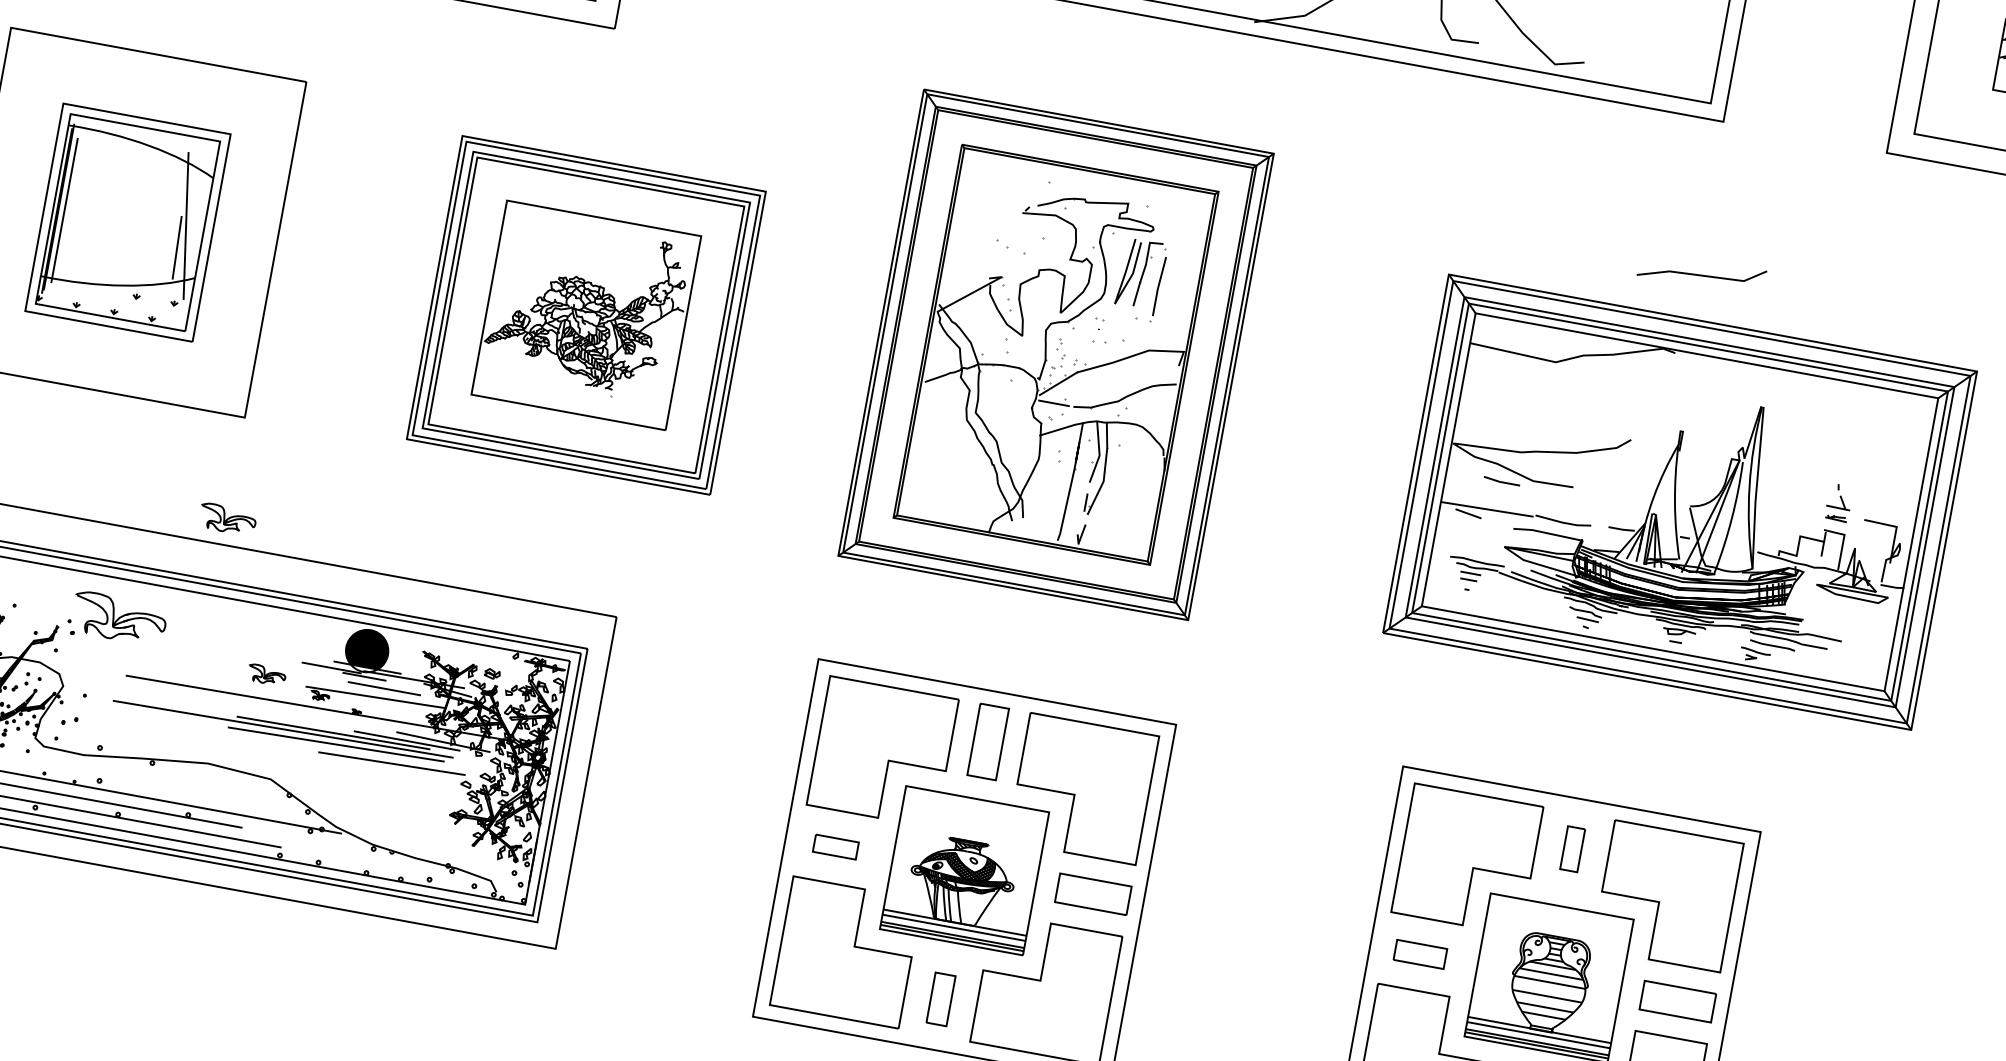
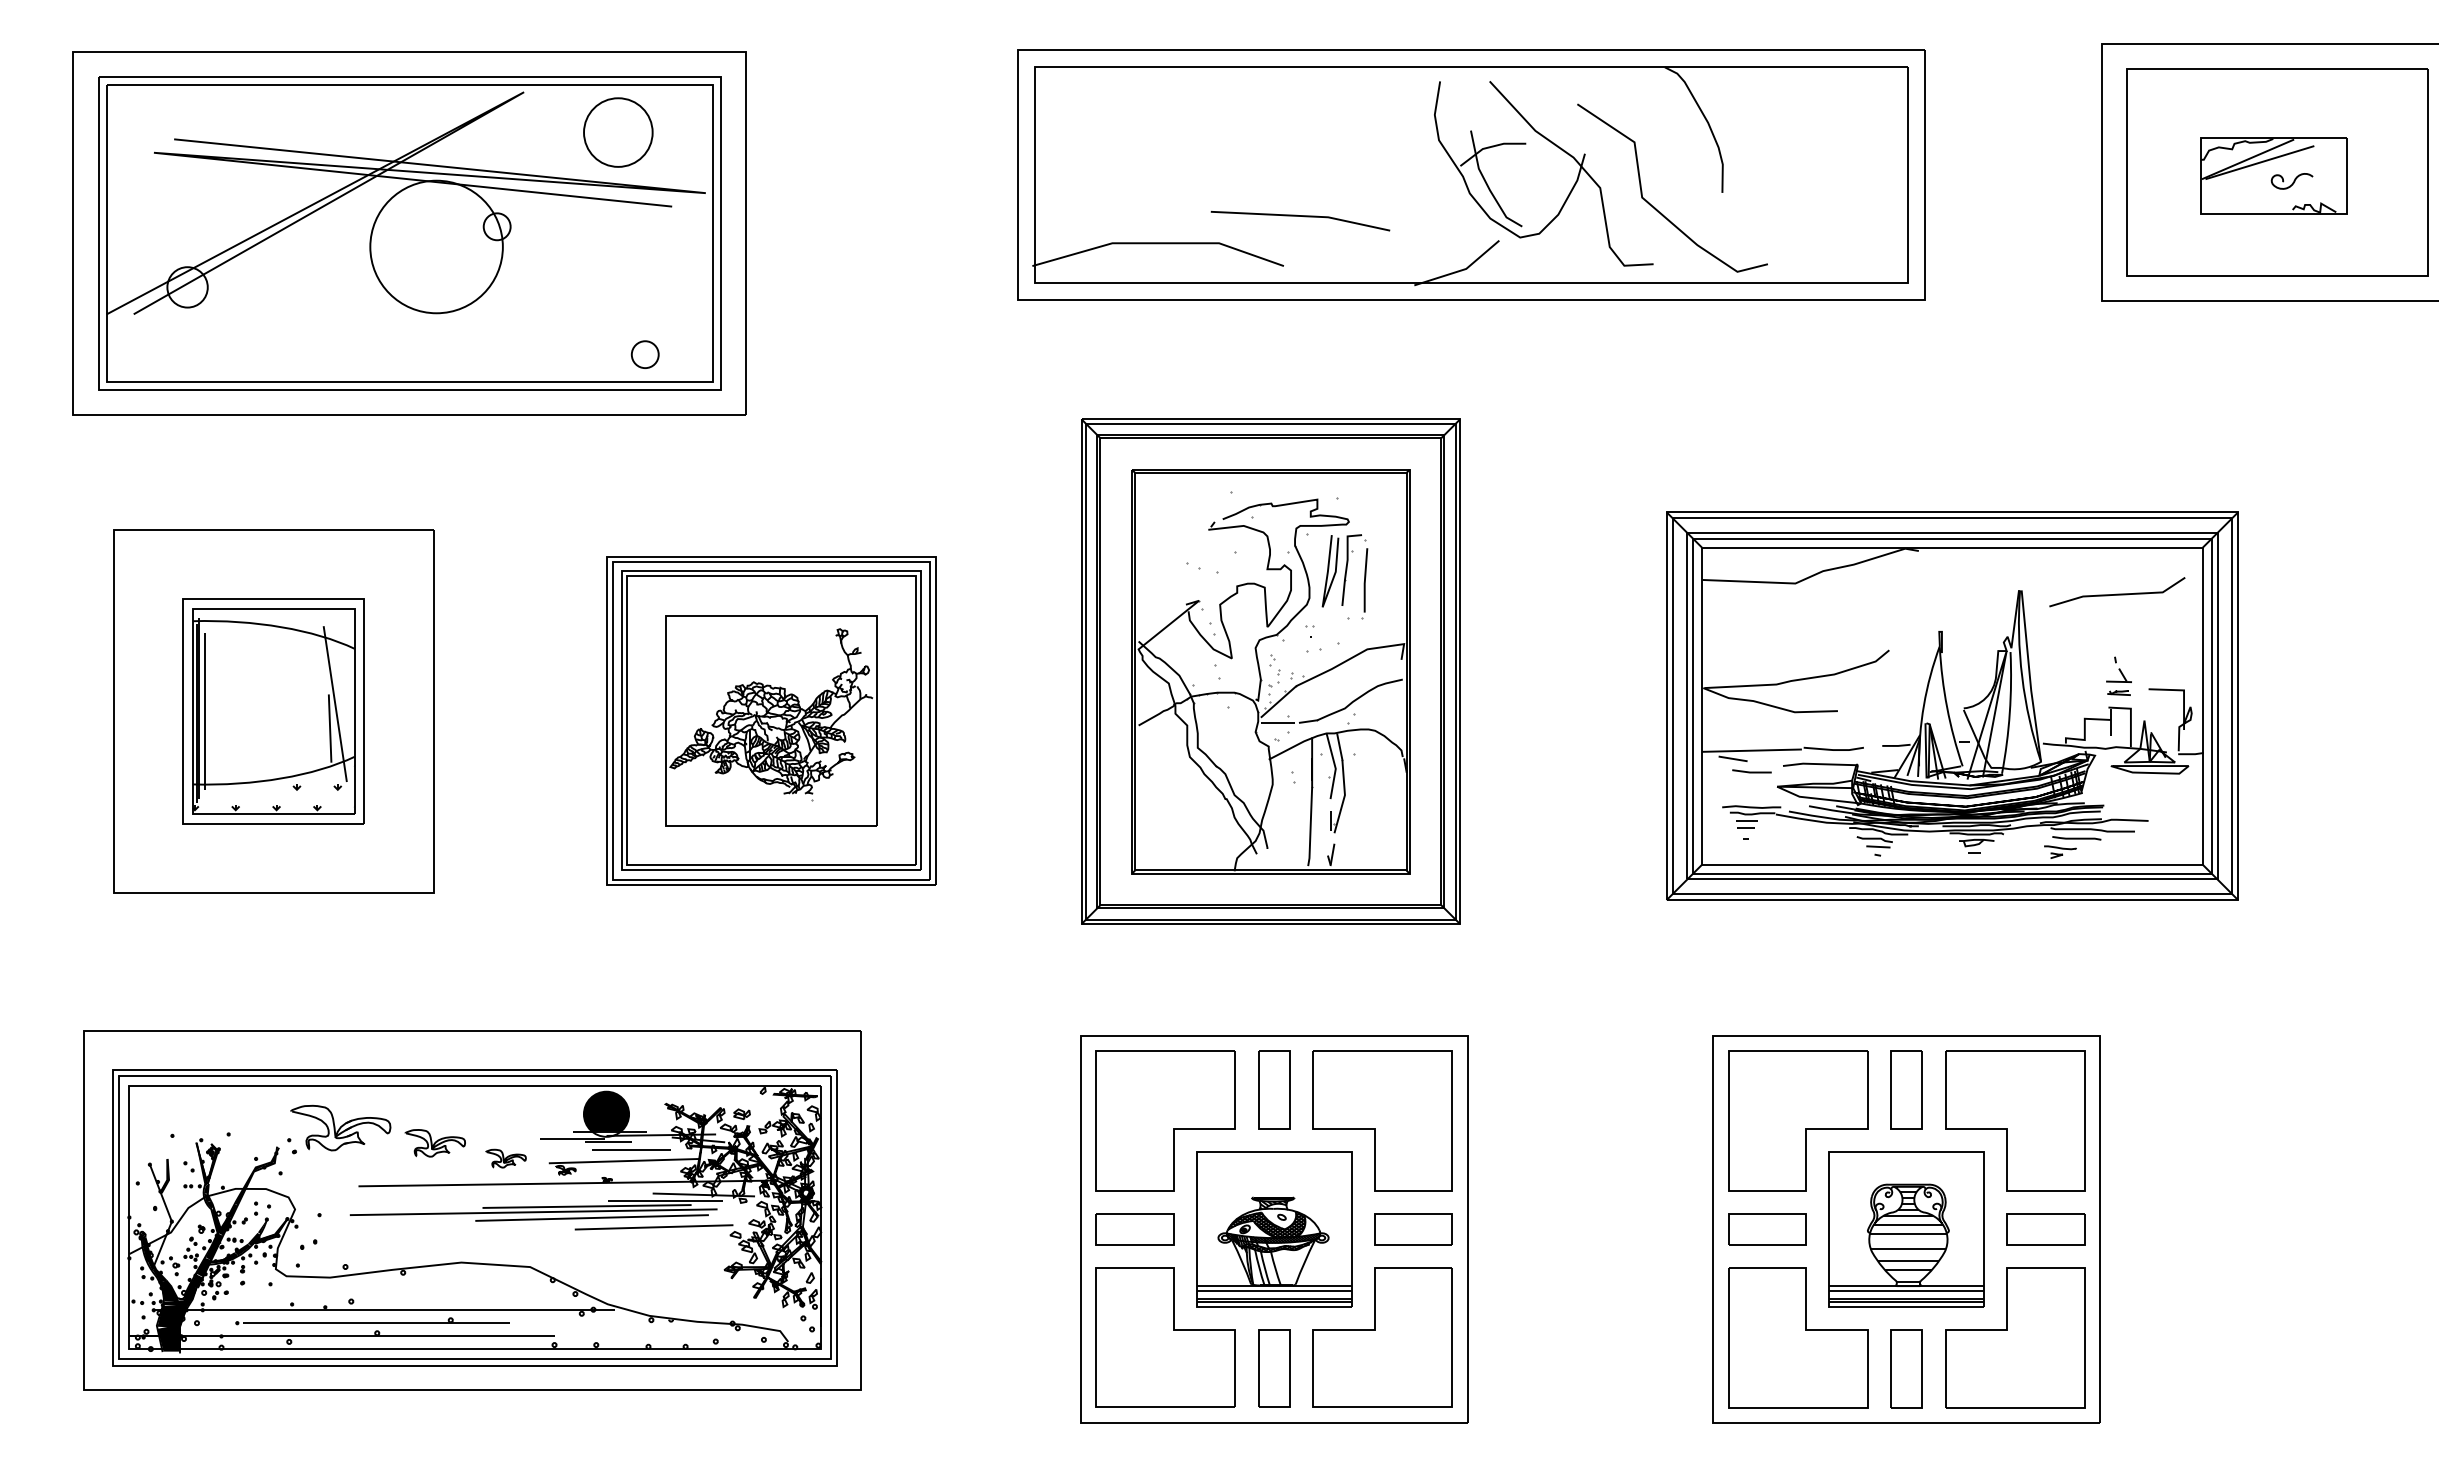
line: (1701, 274) -> (2117, 593), moved
line: (1501, 481) -> (1751, 771), moved
curve: (226, 519) -> (434, 1143), moved
part: (835, 847) -> (1134, 1229), size x1.67
part: (1572, 848) -> (1906, 1089), size x1.67
part: (1420, 954) -> (1767, 1229), size x1.43
part: (941, 999) -> (1274, 1368), size x1.43

